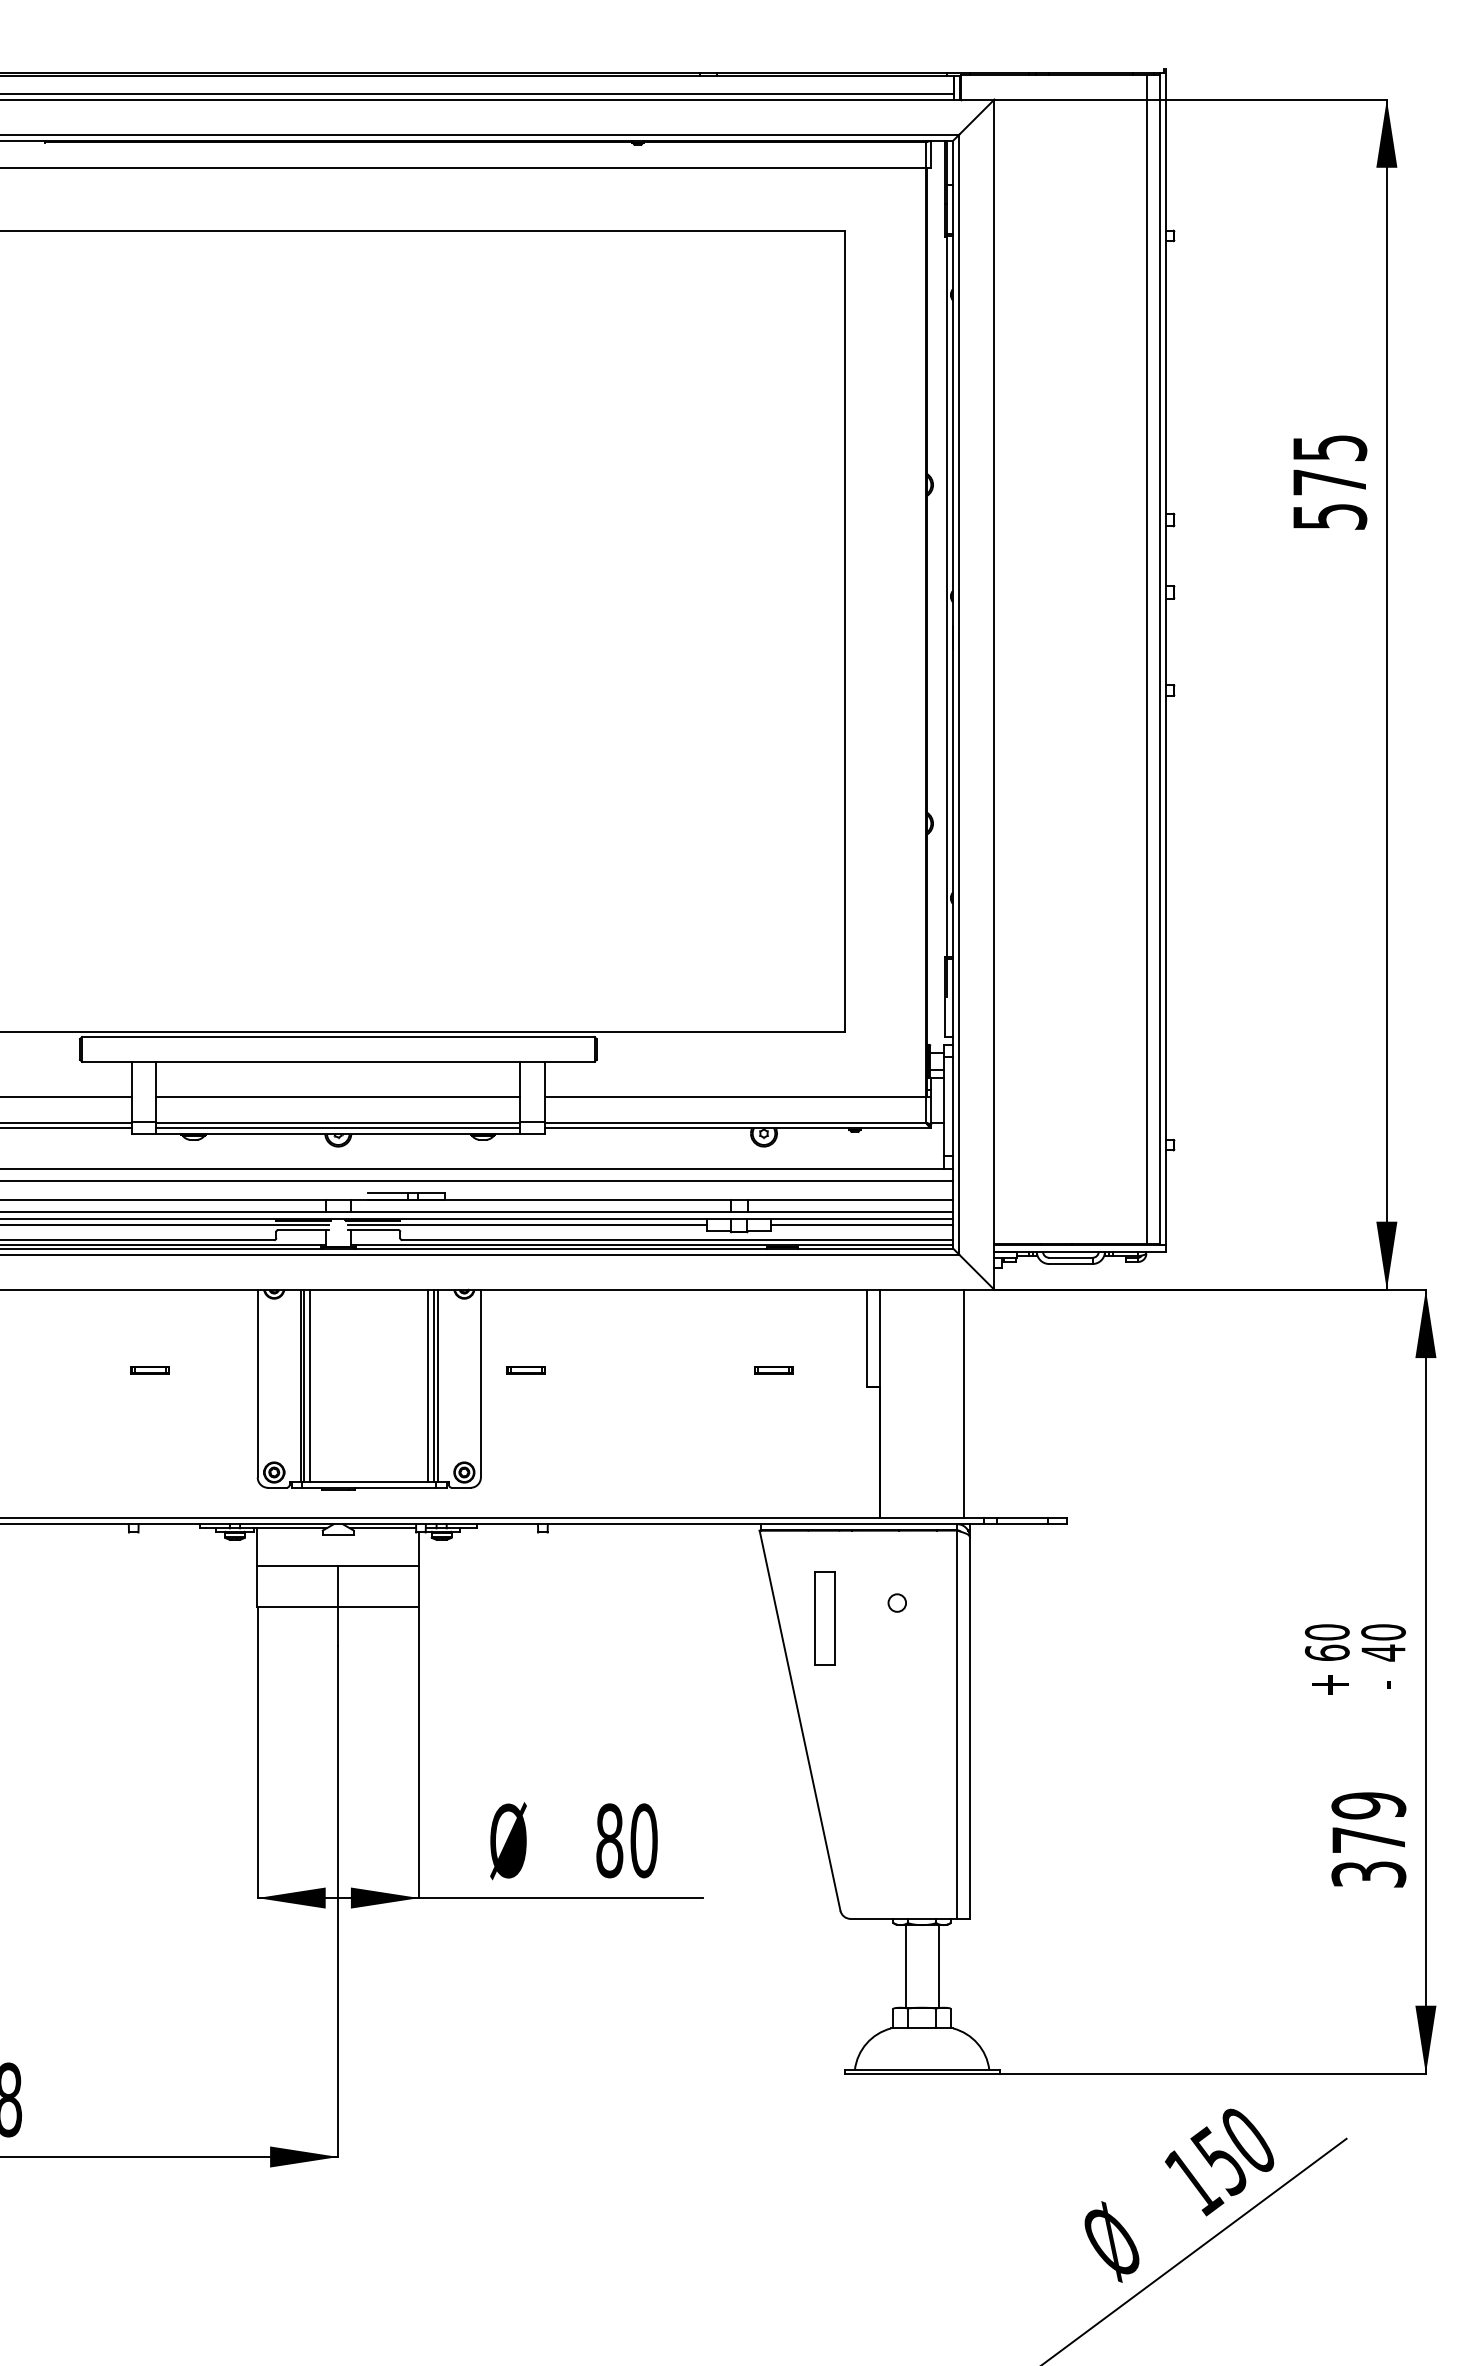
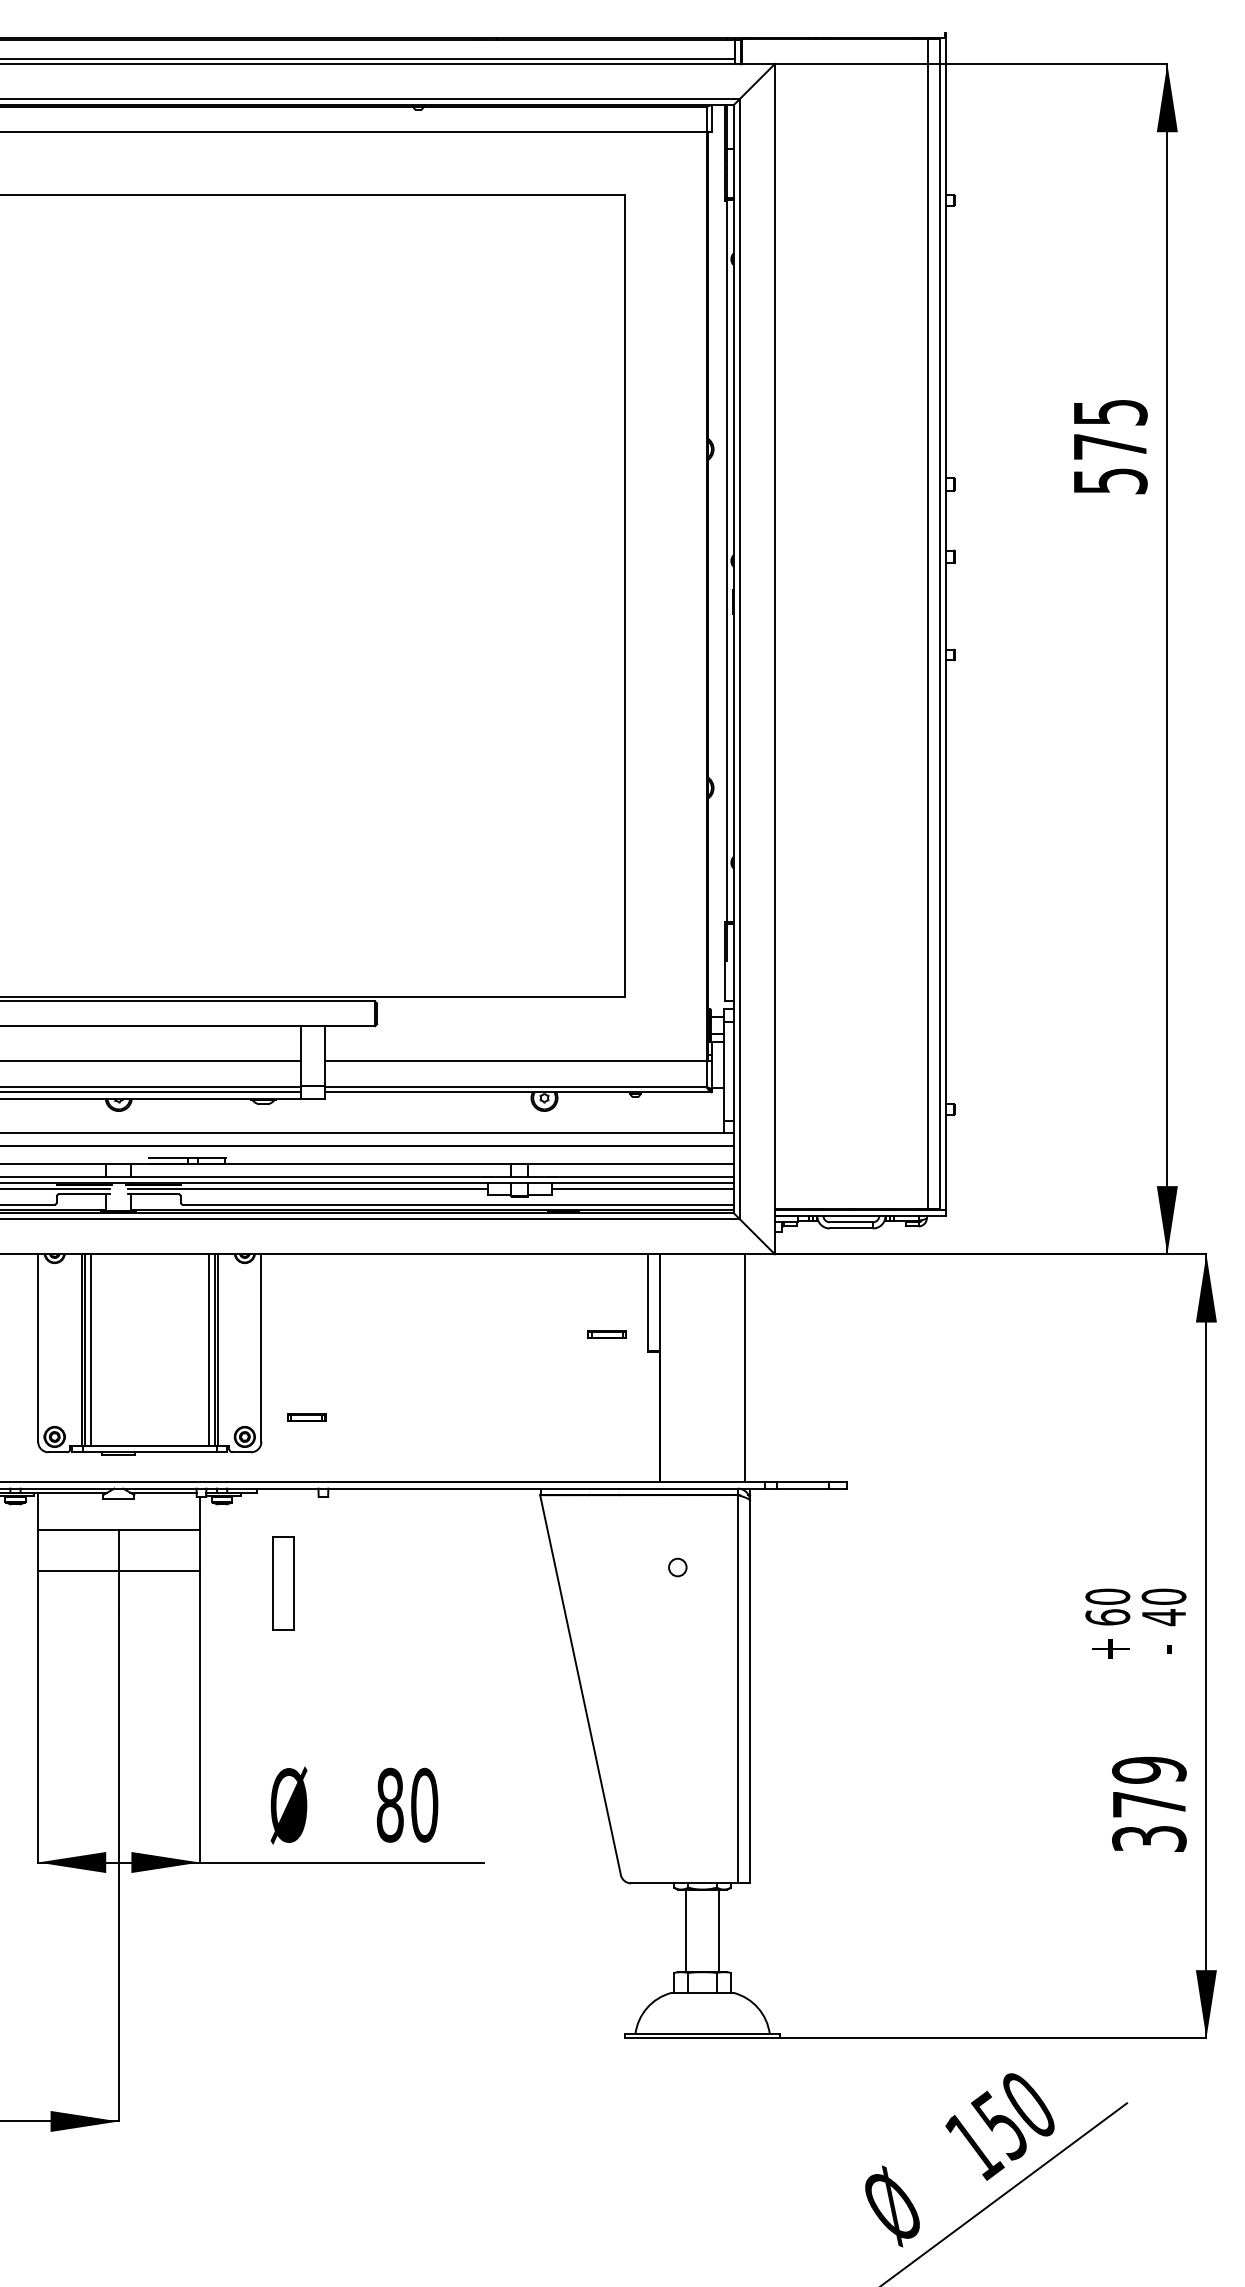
part: (525, 1370) -> (306, 1417), moved
part: (773, 1370) -> (607, 1334), moved
part: (824, 1618) -> (283, 1582), moved

